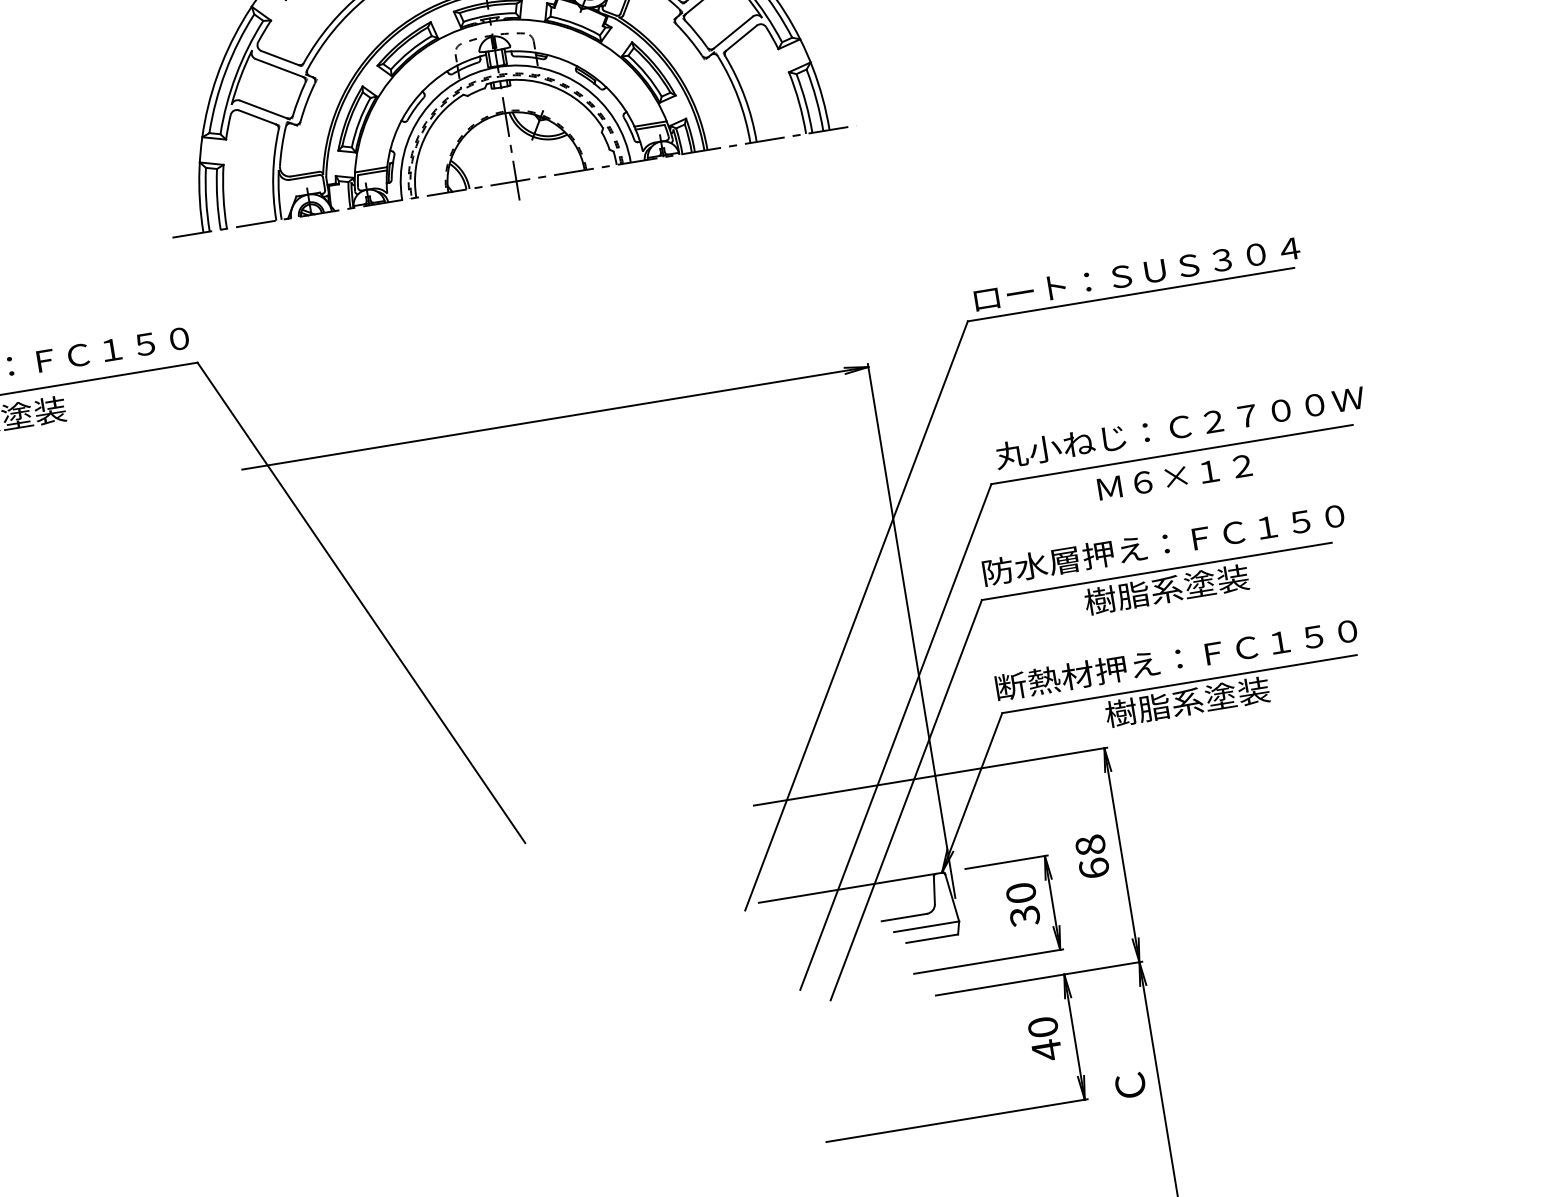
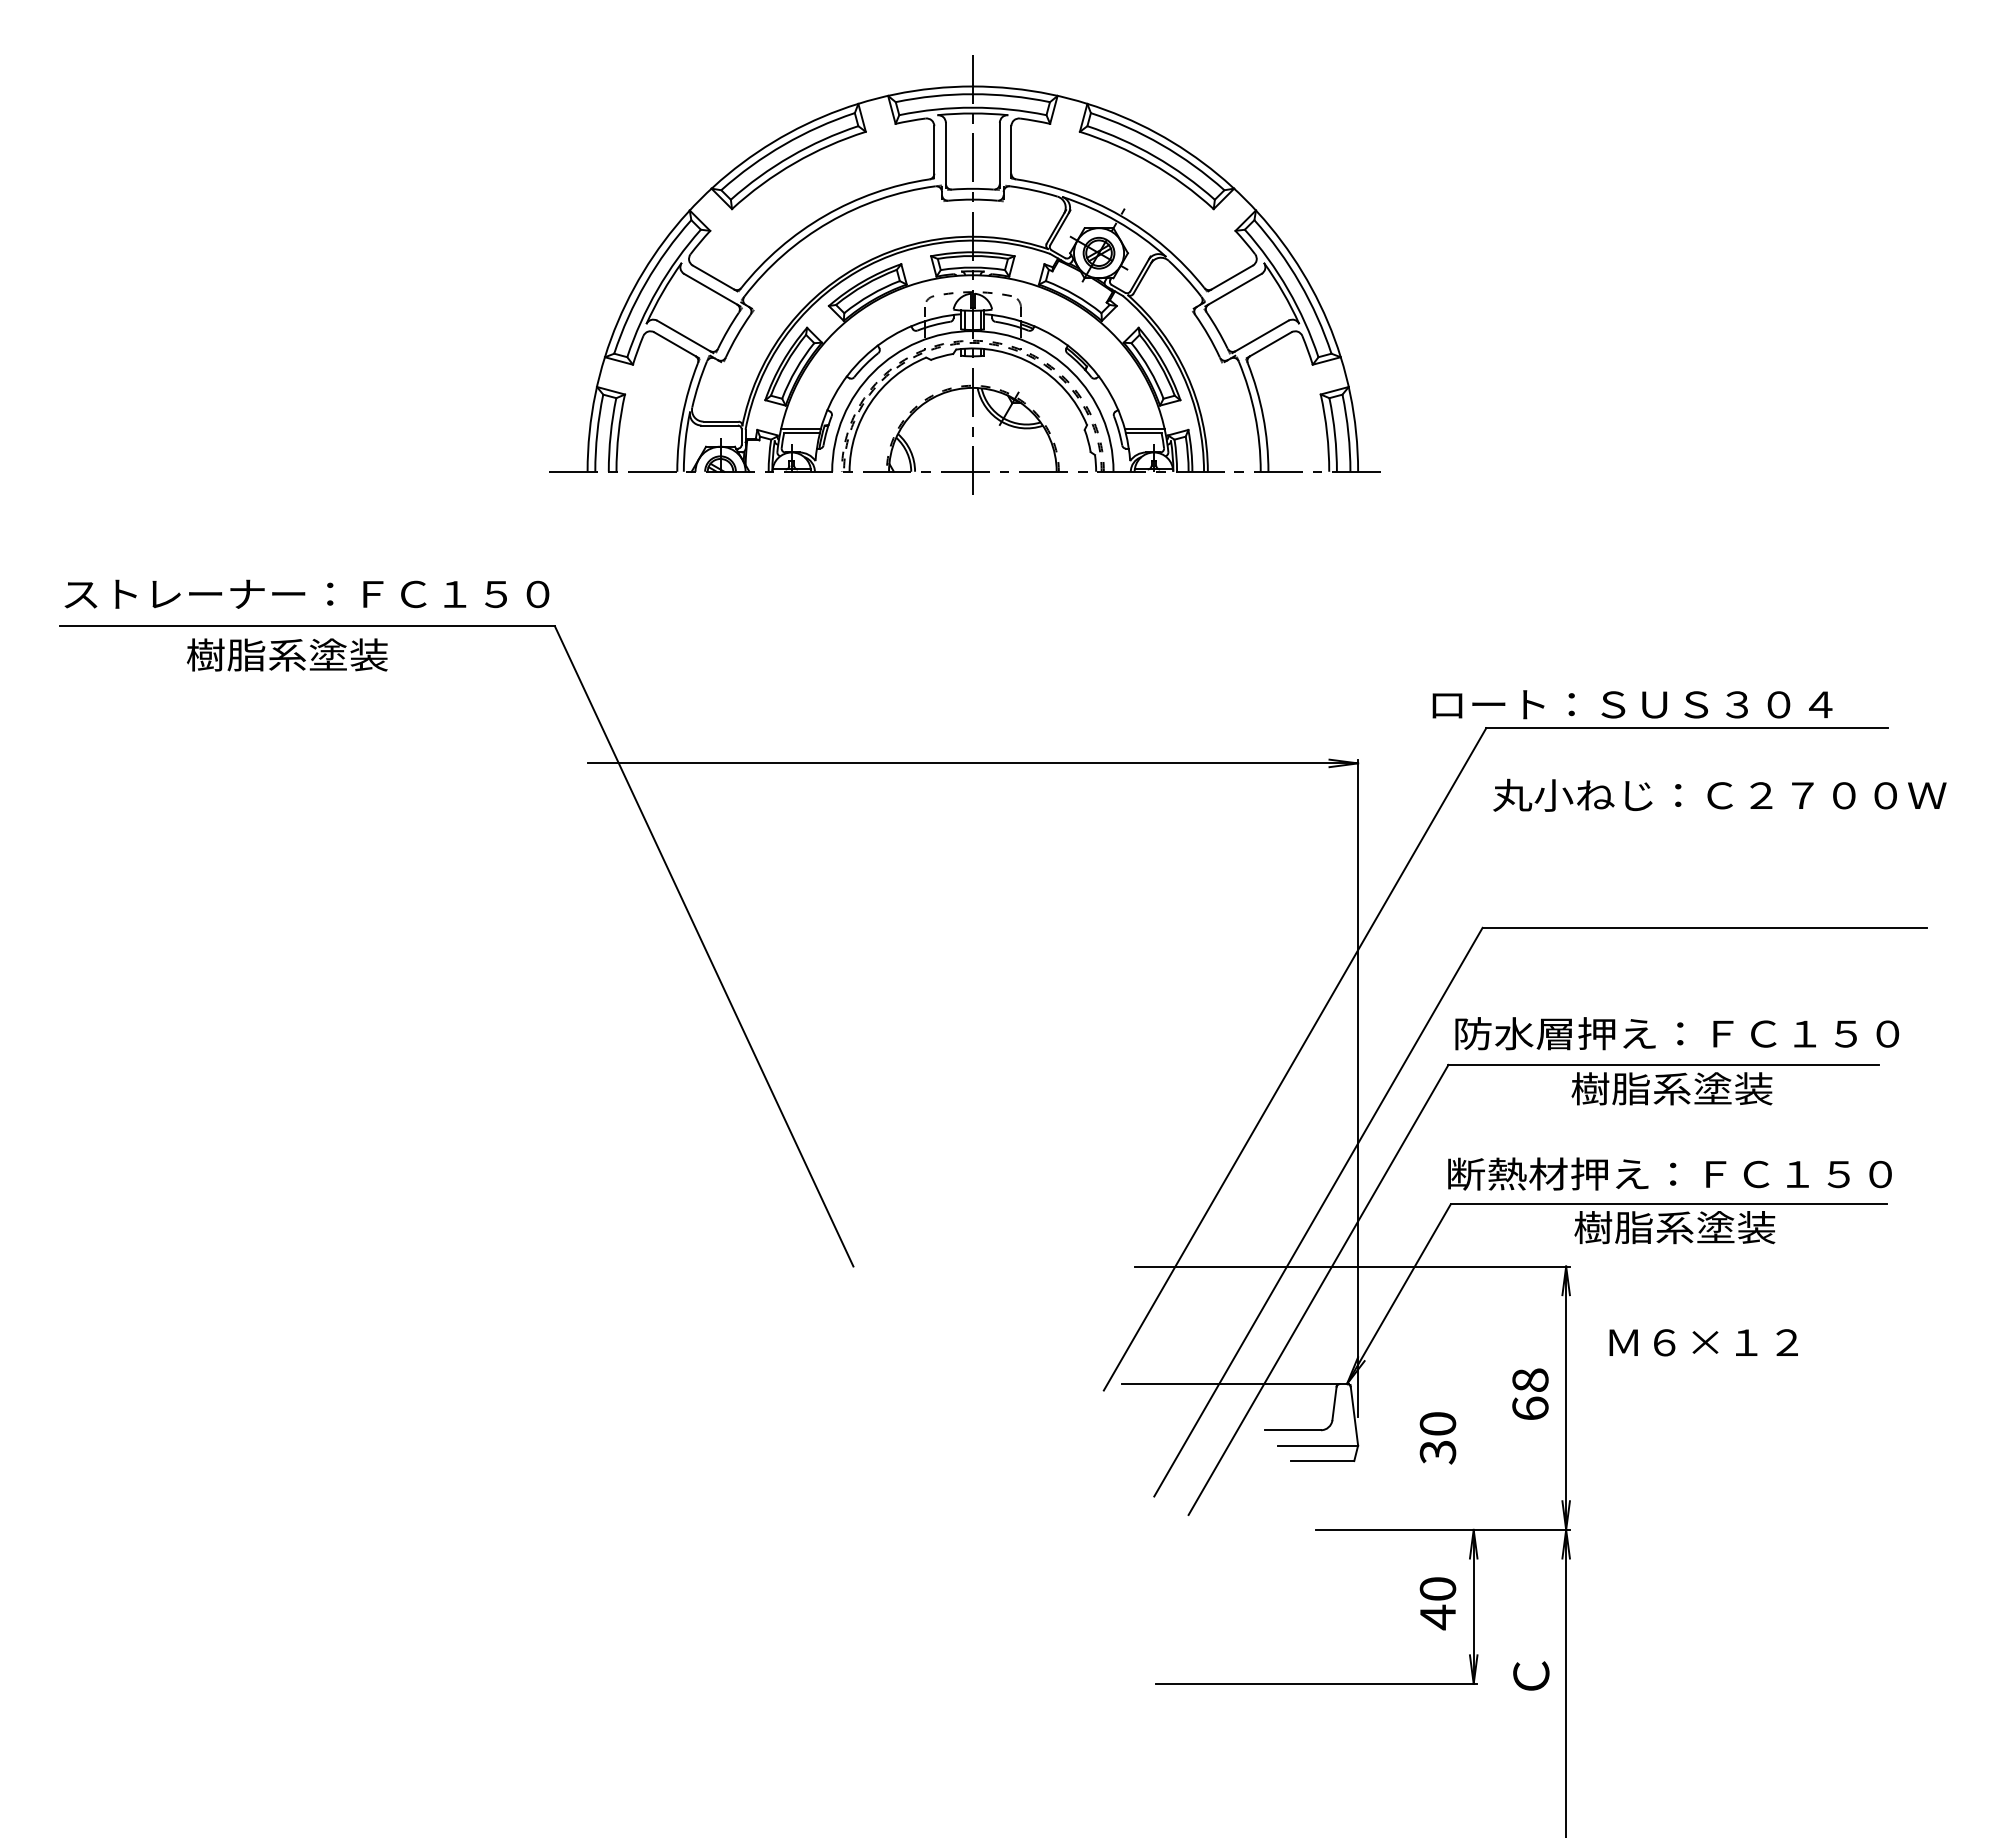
text: (1137, 273) -> (1632, 704), moved
text: (1179, 426) -> (1719, 794), moved
text: (1174, 477) -> (1703, 1342), moved
part: (973, 868) -> (1385, 1384), removed

